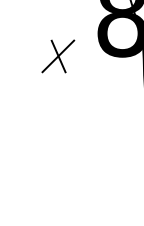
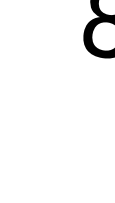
part: (58, 56) -> (45, 48), removed

